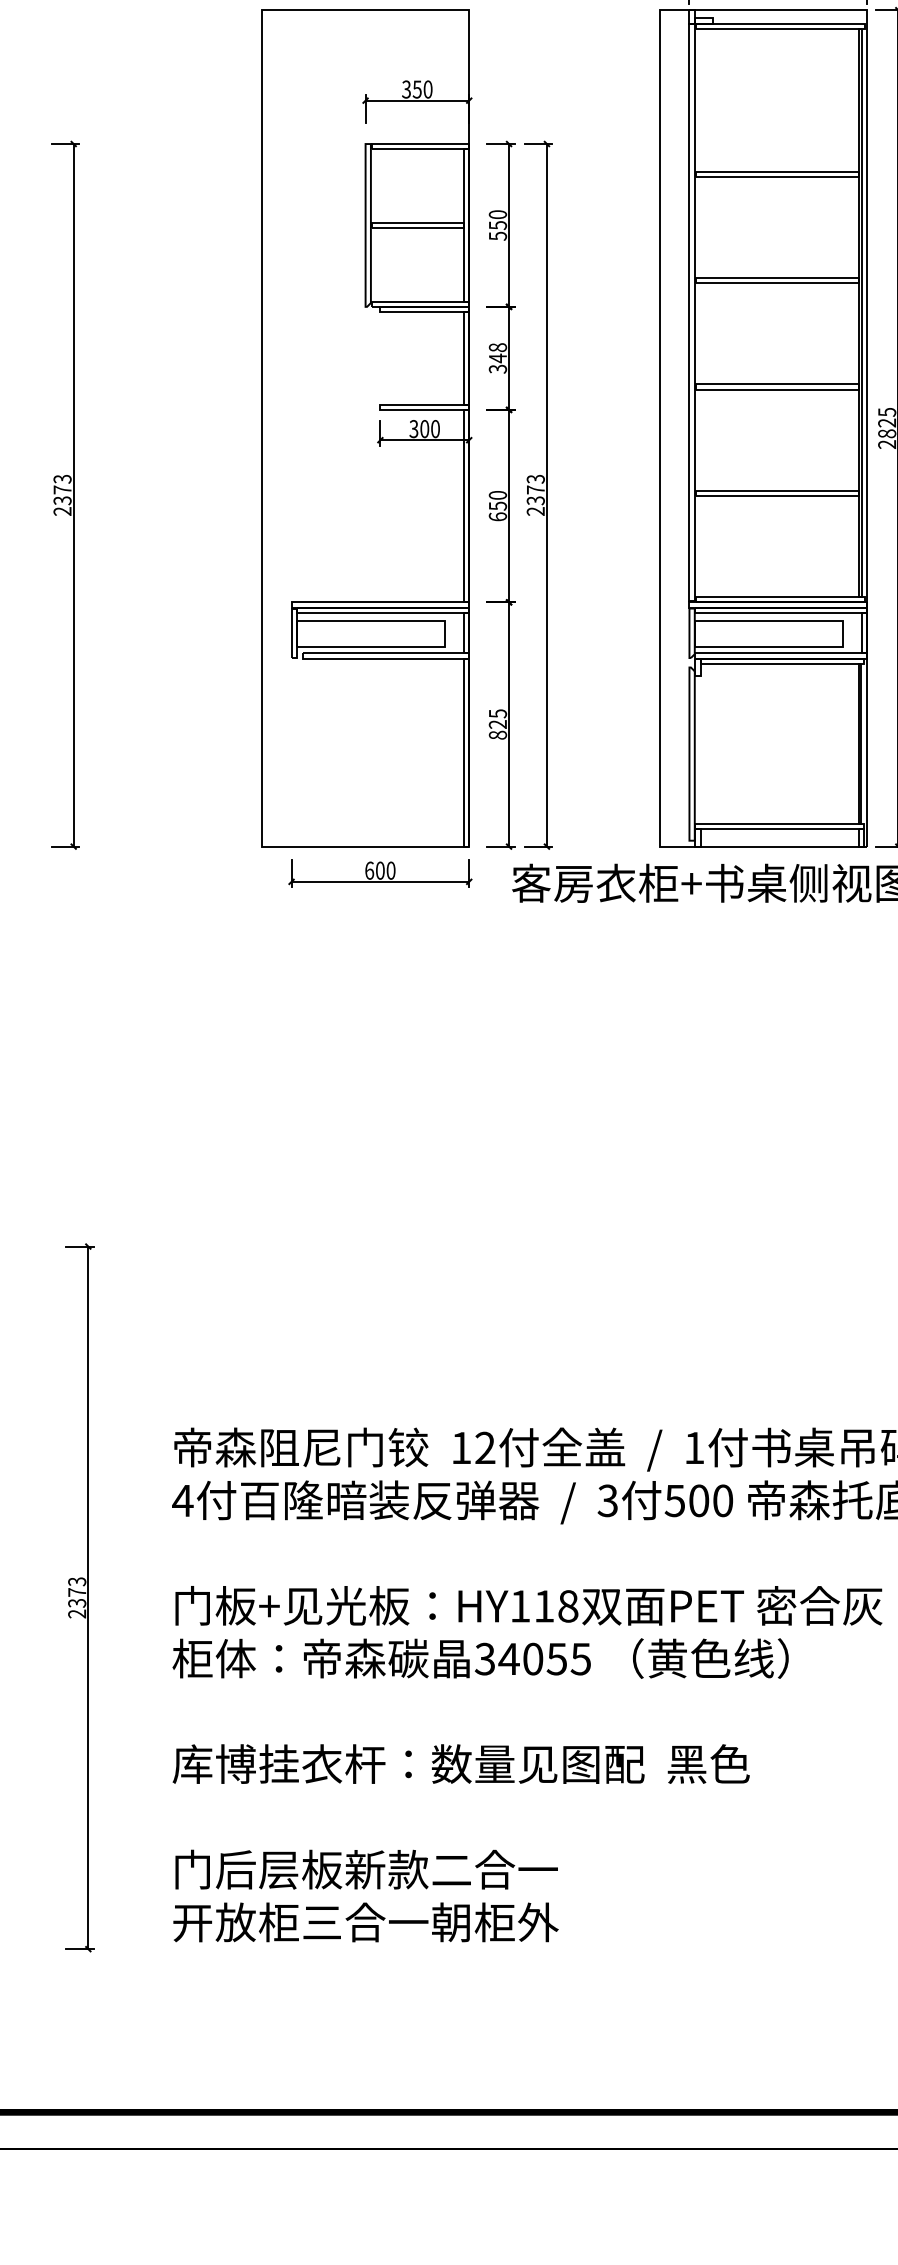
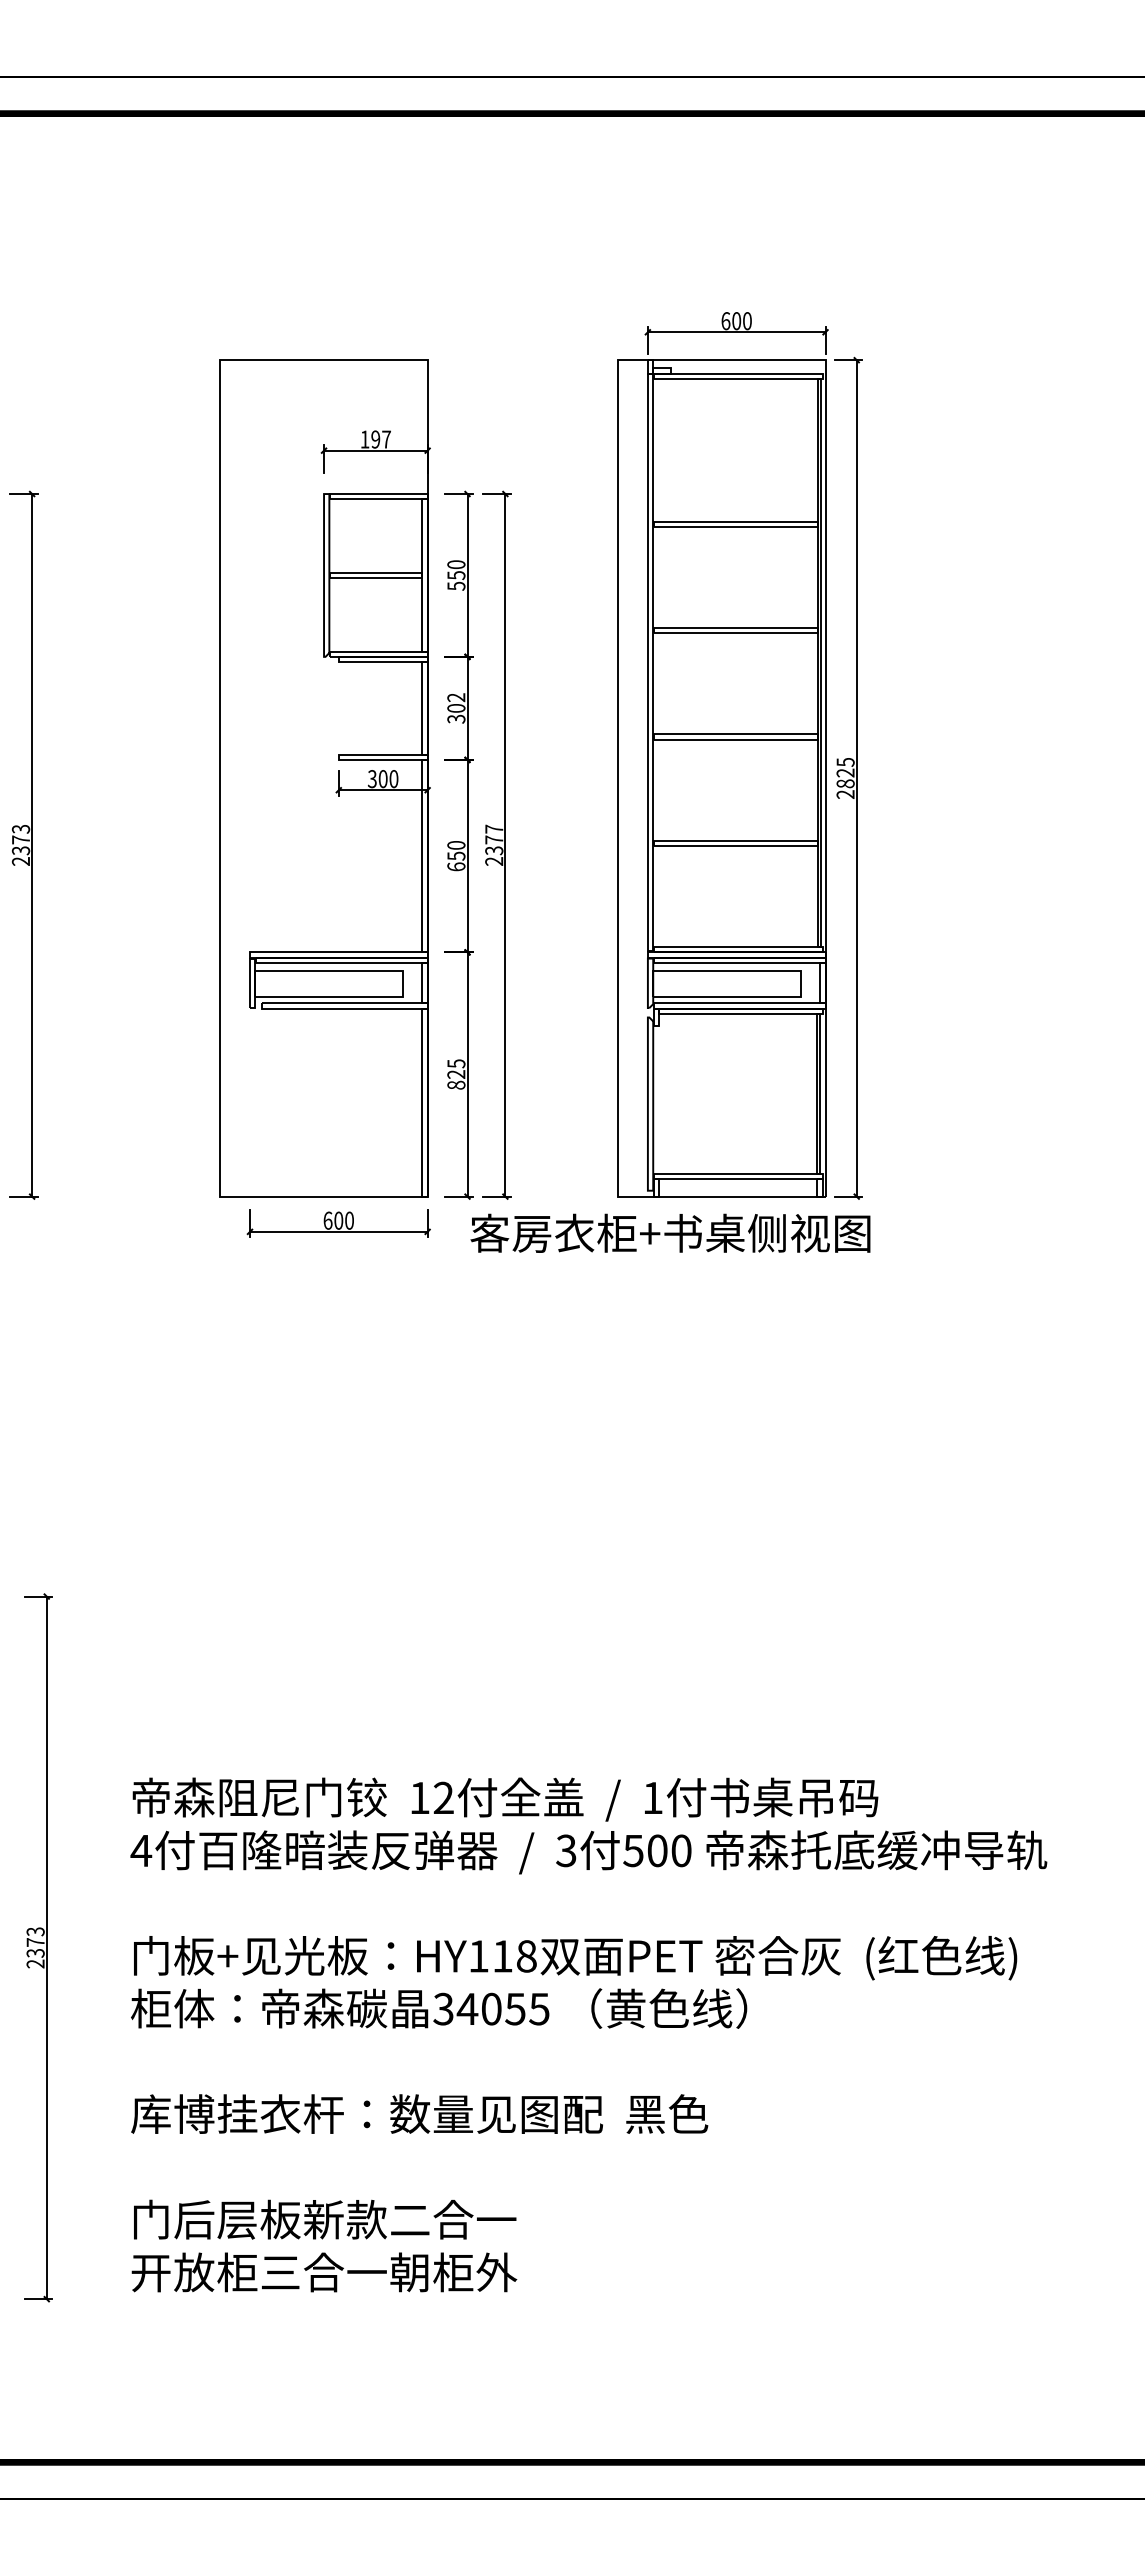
text: (417, 89) -> (375, 439), 350 -> 197
text: (498, 353) -> (456, 703), 348 -> 302
text: (536, 478) -> (494, 828), 2373 -> 2377

